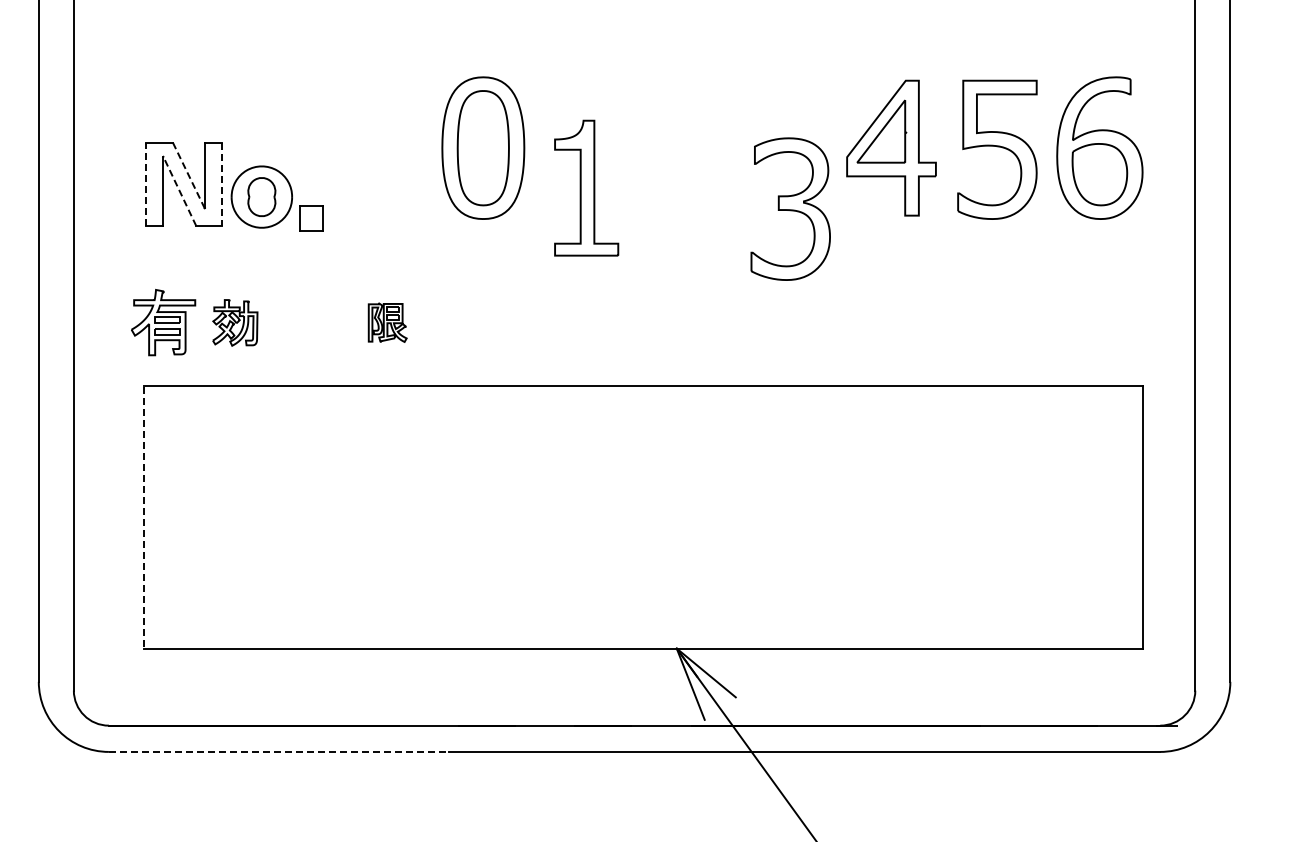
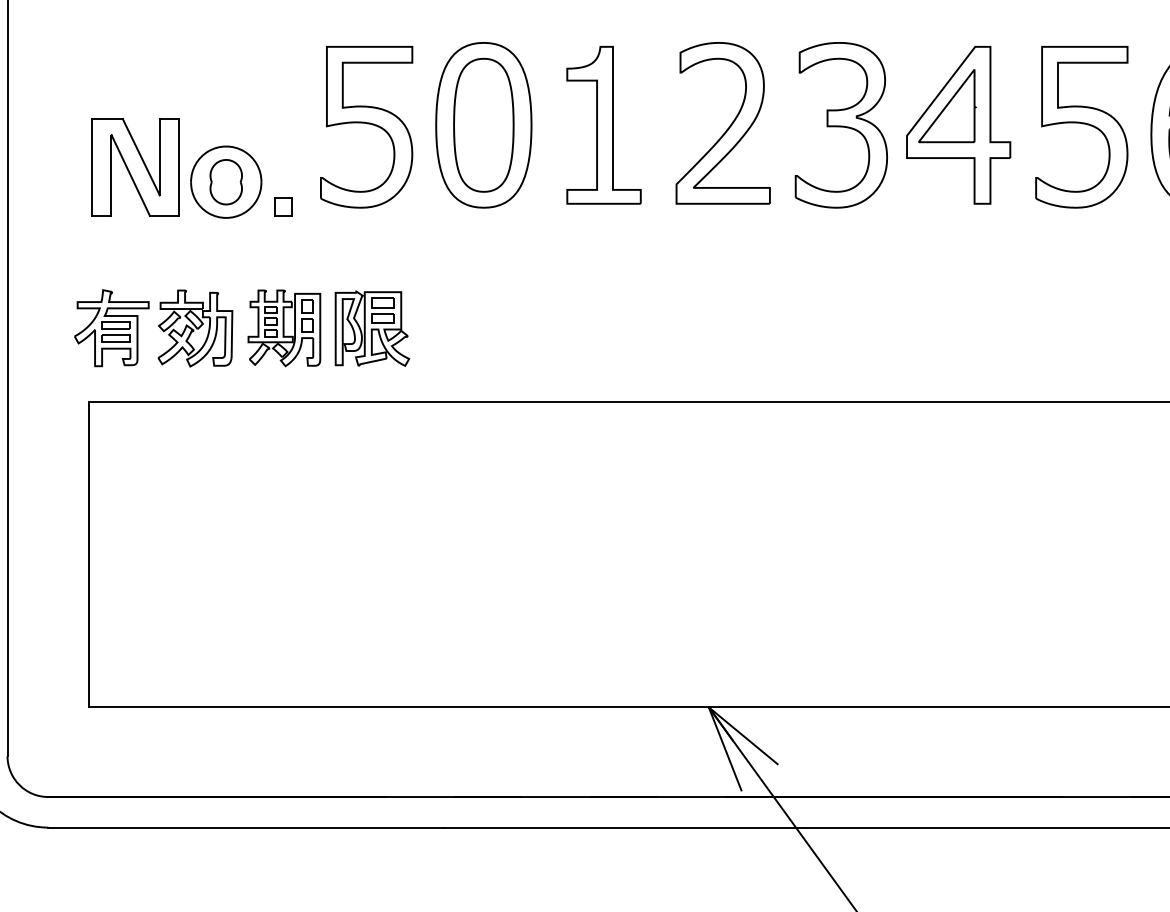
curve: (382, 147) -> (366, 124), added
curve: (693, 149) -> (728, 126), added
line: (189, 175) -> (142, 157), dashed -> solid
line: (146, 184) -> (92, 167), dashed -> solid
line: (221, 184) -> (179, 167), dashed -> solid
curve: (581, 187) -> (598, 124), moved
line: (179, 191) -> (130, 175), dashed -> solid
curve: (790, 209) -> (841, 125), moved
part: (310, 218) -> (282, 207), size x0.62
part: (234, 322) -> (194, 328), size x1.43
part: (311, 322) -> (283, 328), added
part: (387, 322) -> (372, 328), size x1.67
line: (143, 517) -> (88, 554), dashed -> solid
line: (279, 751) -> (246, 827), dashed -> solid

